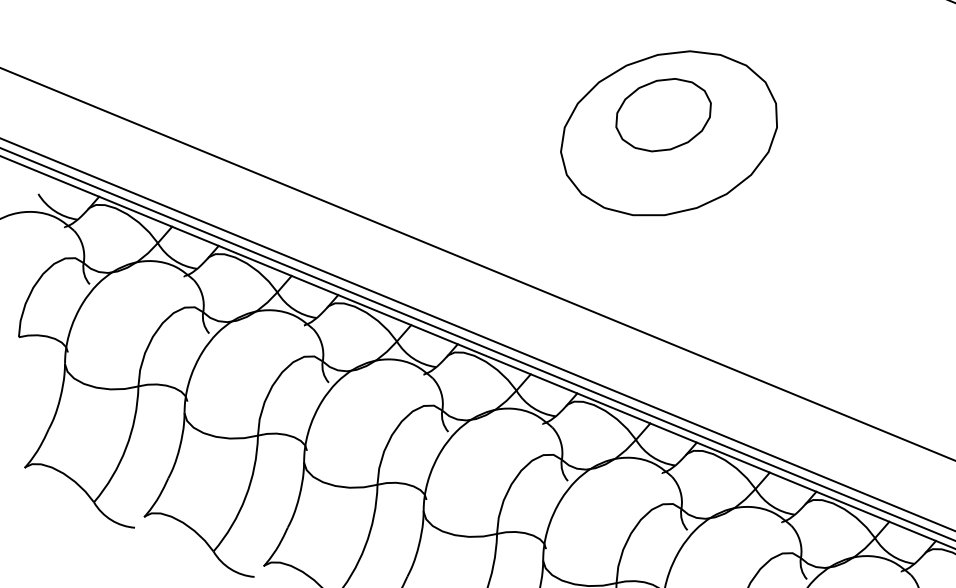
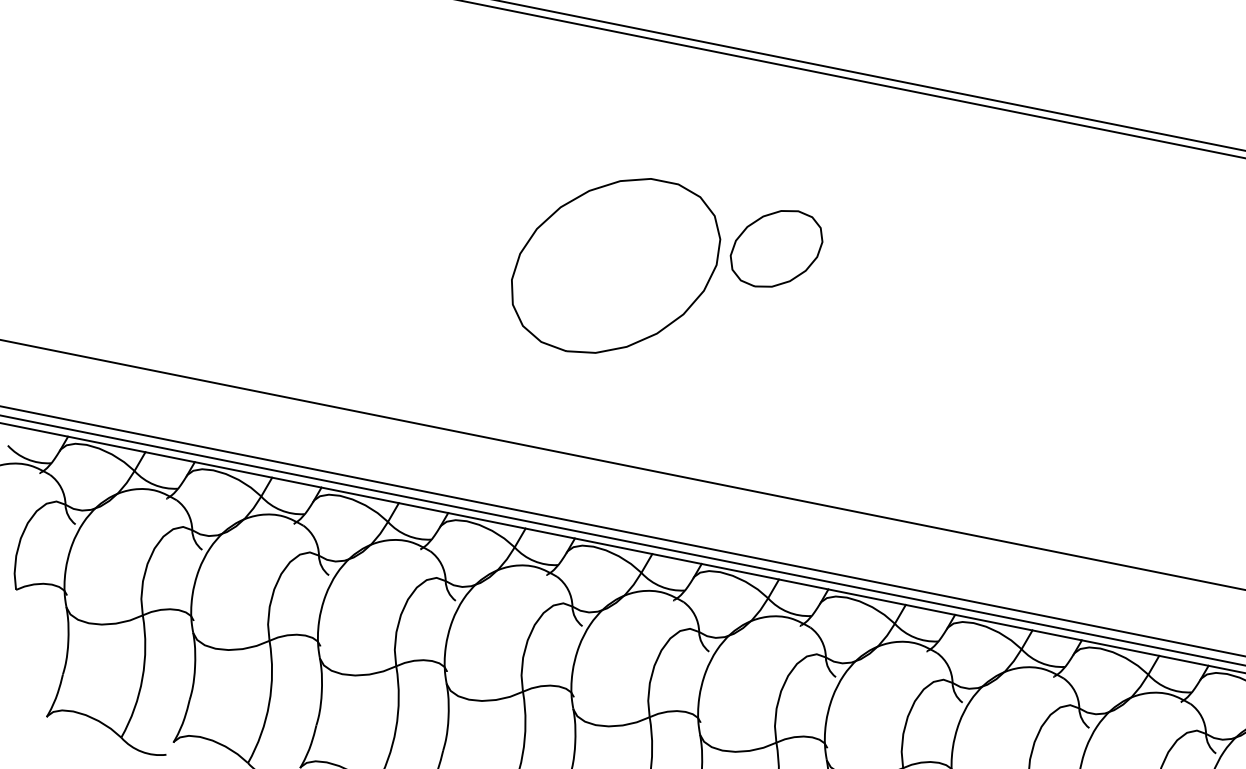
part: (663, 114) -> (776, 248), moved

